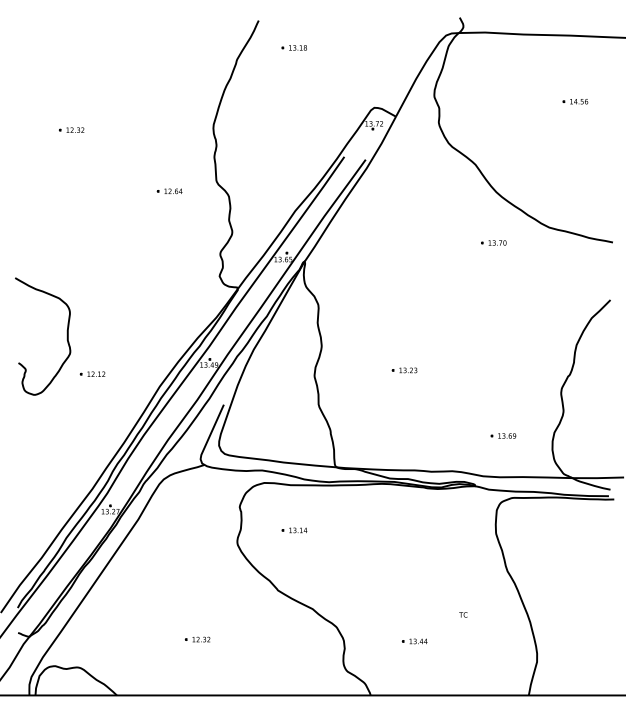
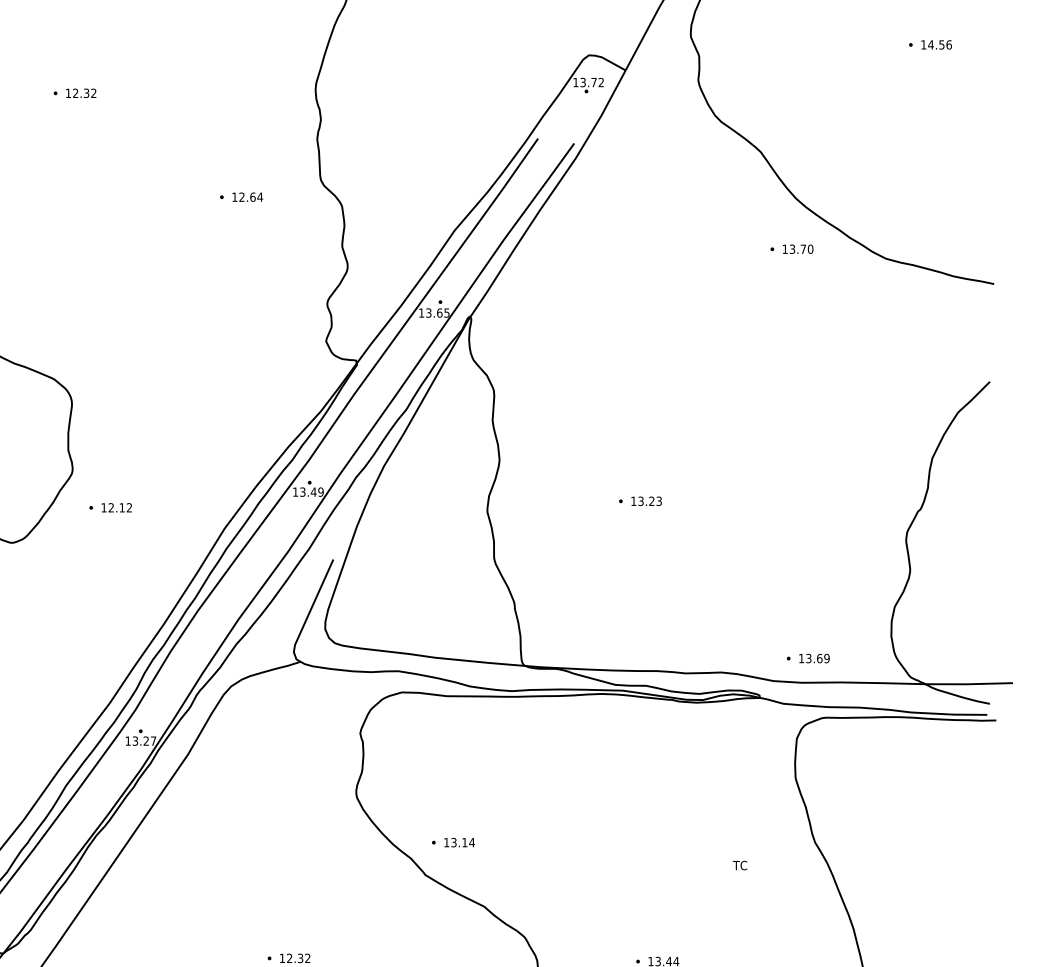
part: (493, 242) -> (791, 248), moved
part: (503, 435) -> (808, 657), moved
part: (294, 530) -> (453, 842), moved
text: (463, 614) -> (740, 864), moved

